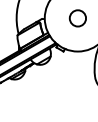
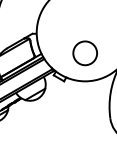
circle: (77, 18) -> (84, 53), moved

